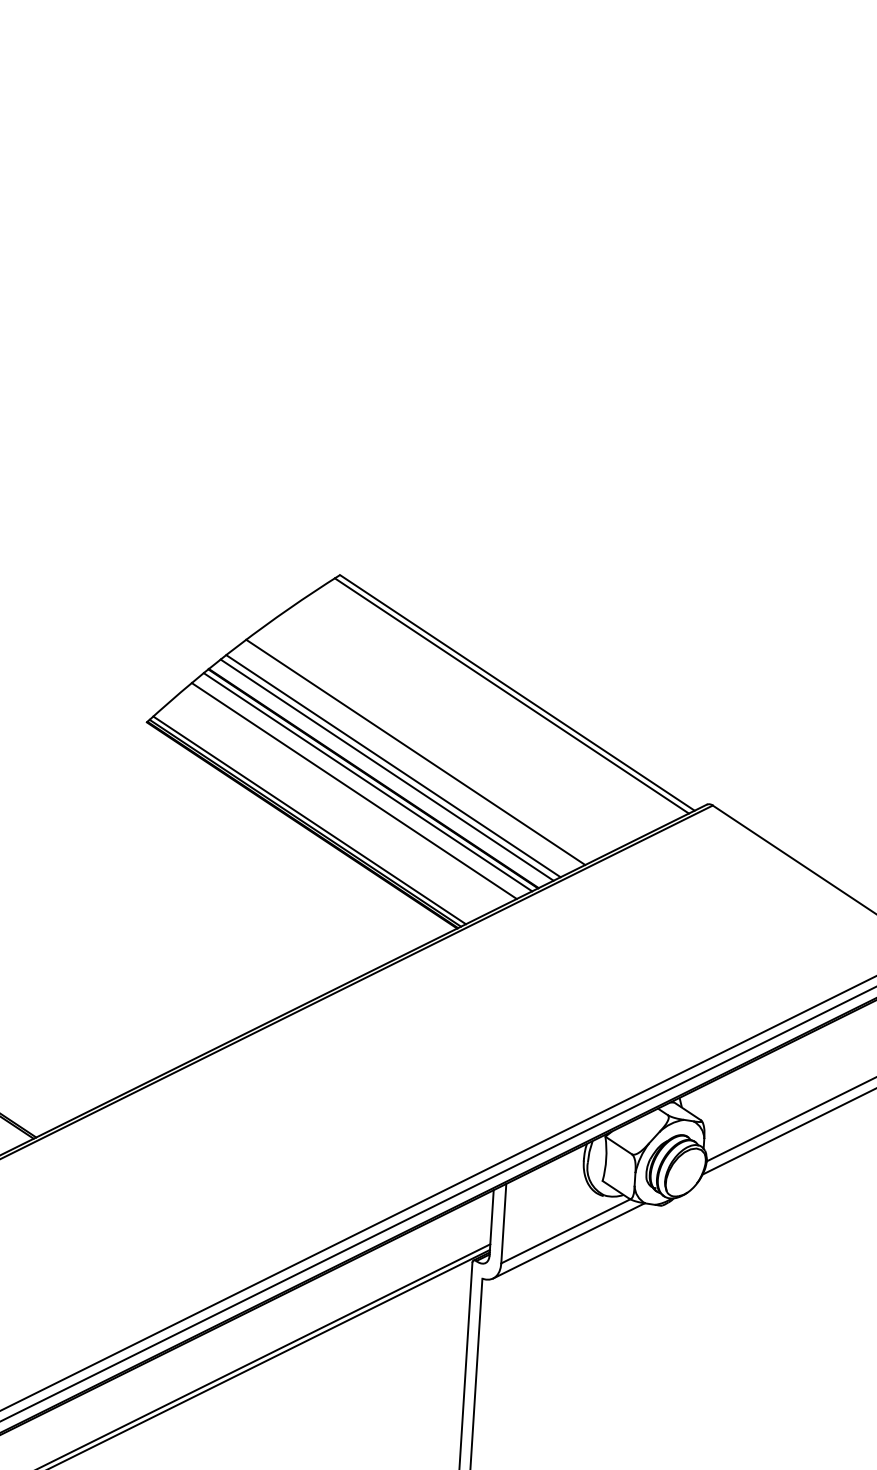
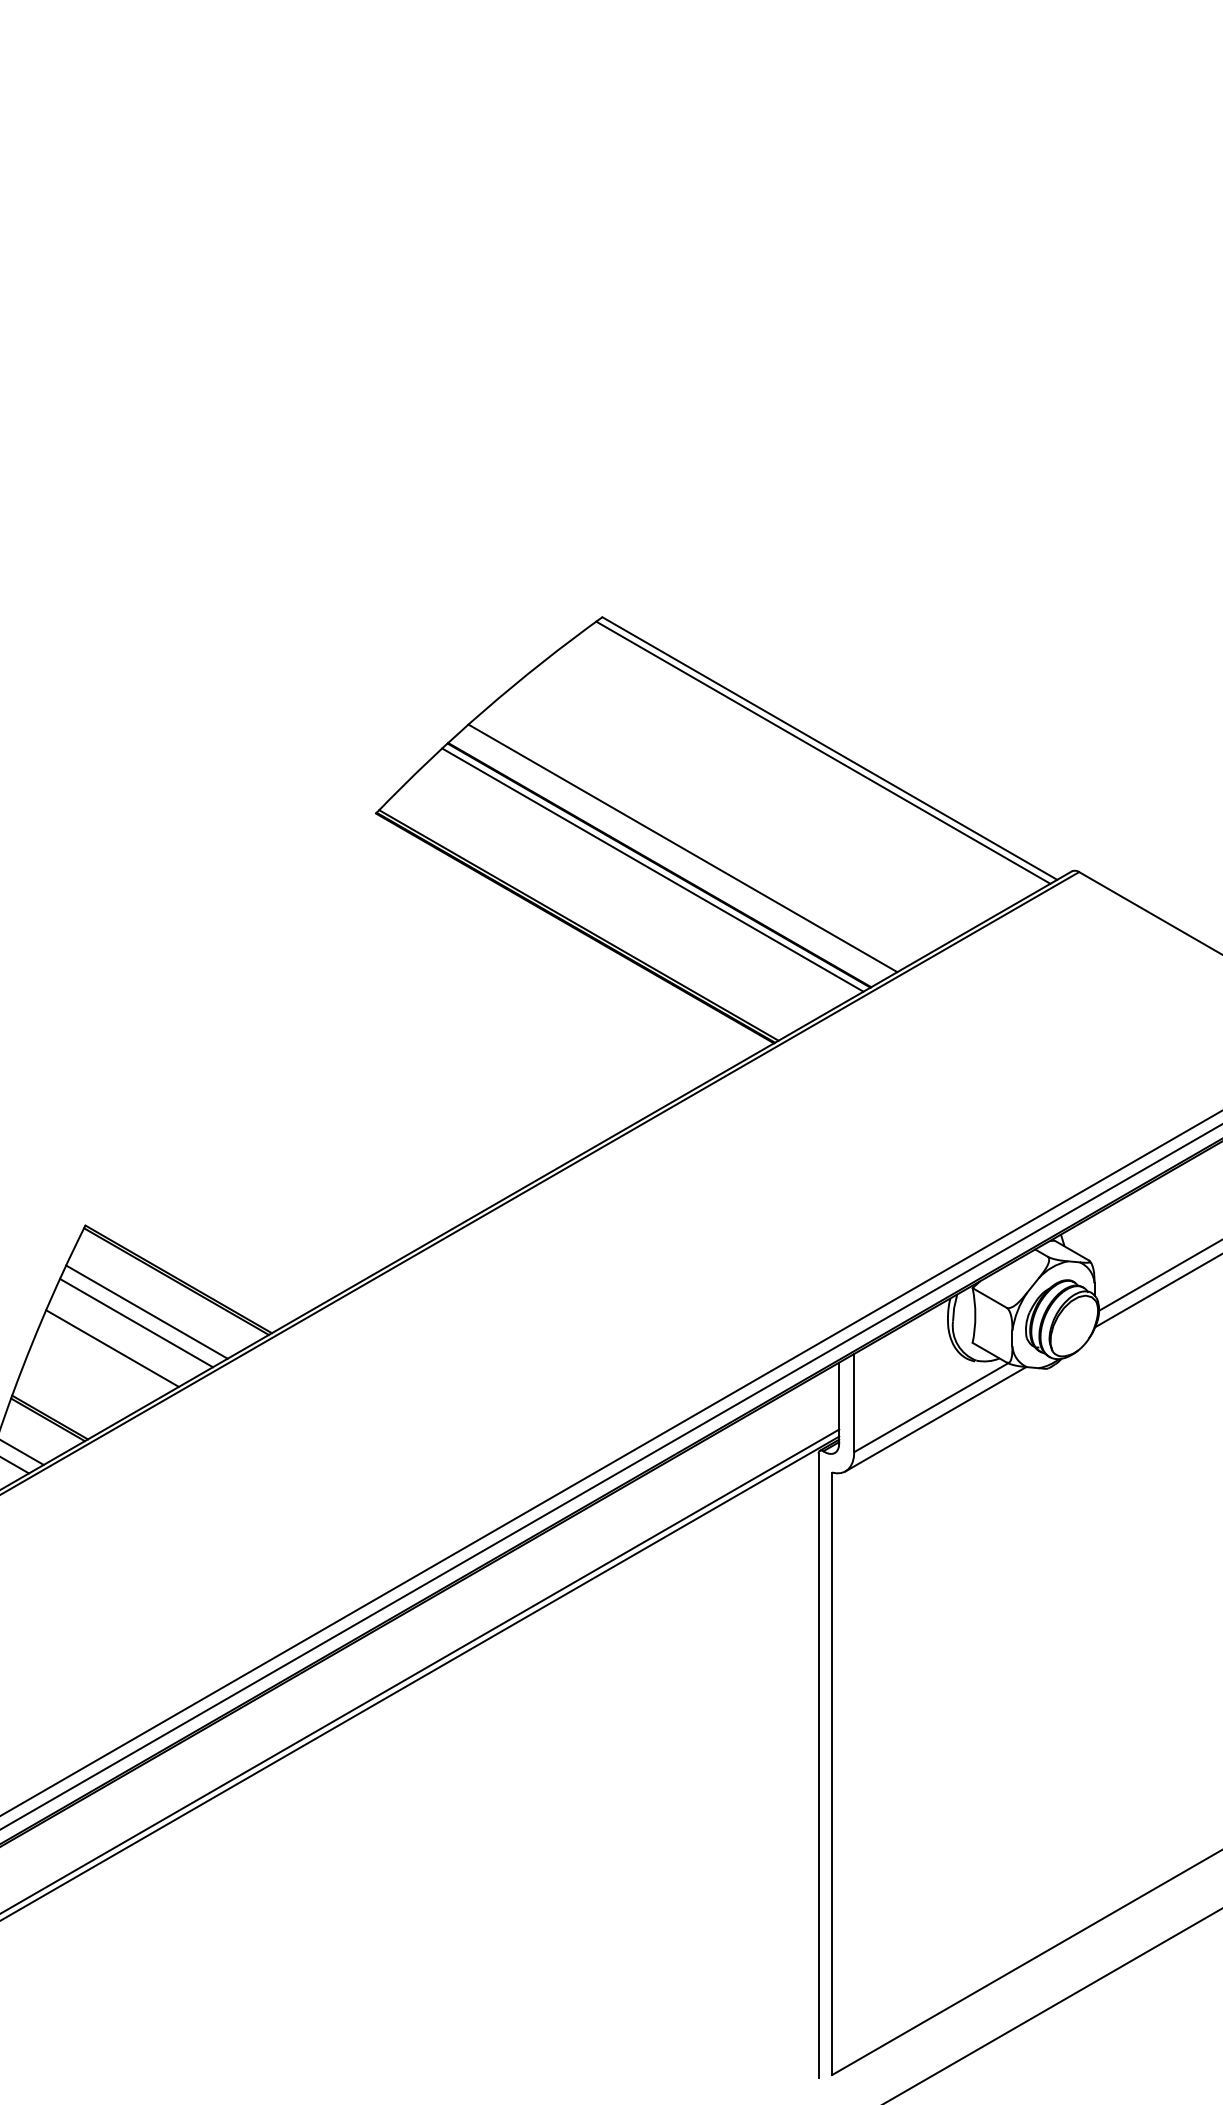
line: (415, 752) -> (708, 829), removed
line: (387, 769) -> (675, 853), removed
line: (354, 790) -> (636, 881), removed
line: (309, 820) -> (583, 921), removed

